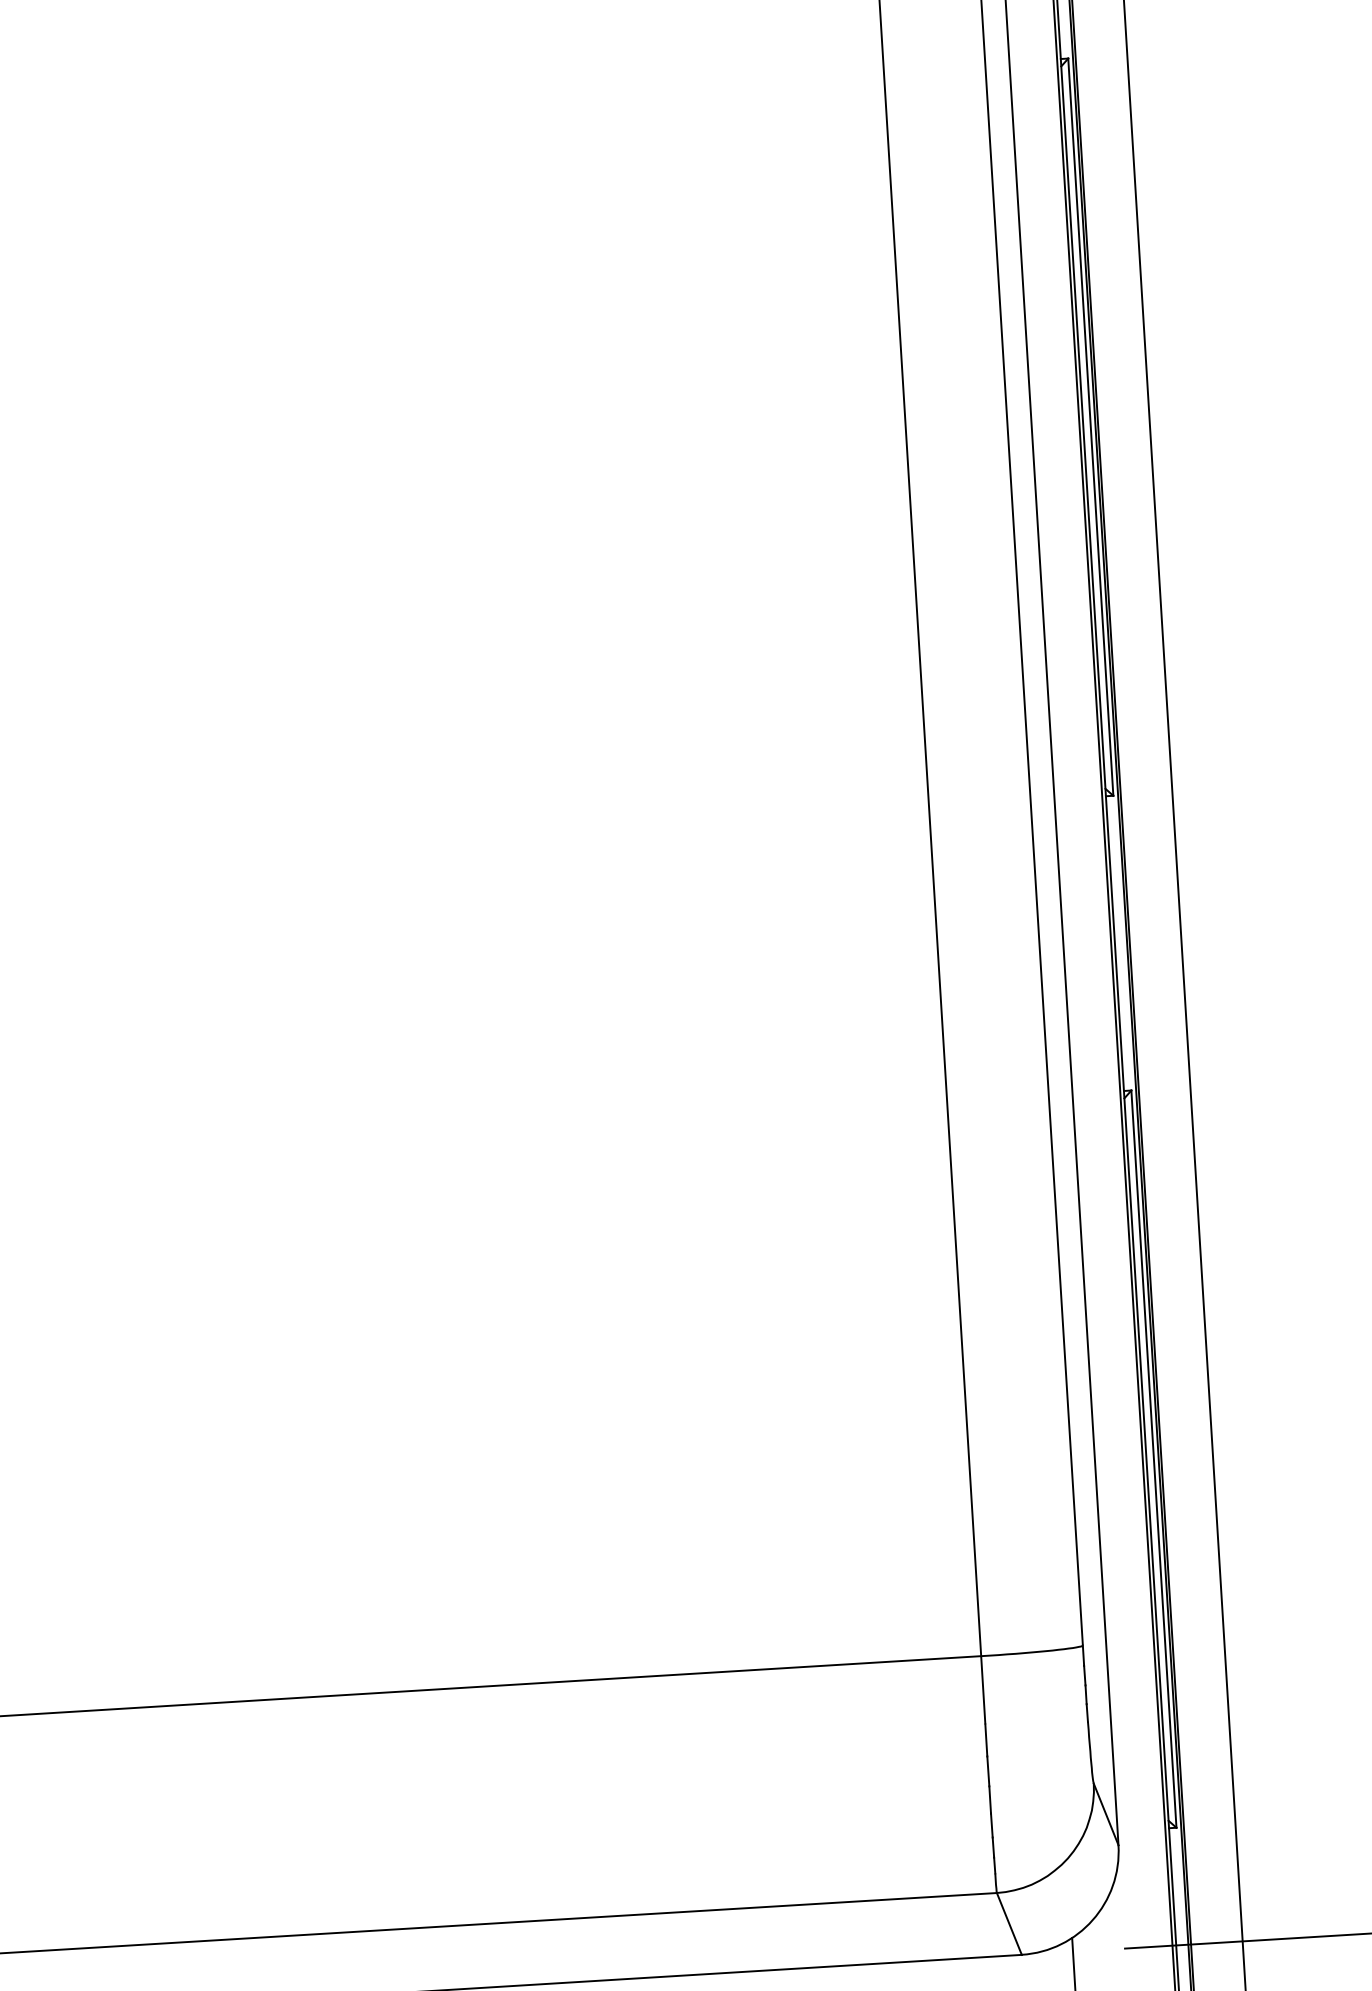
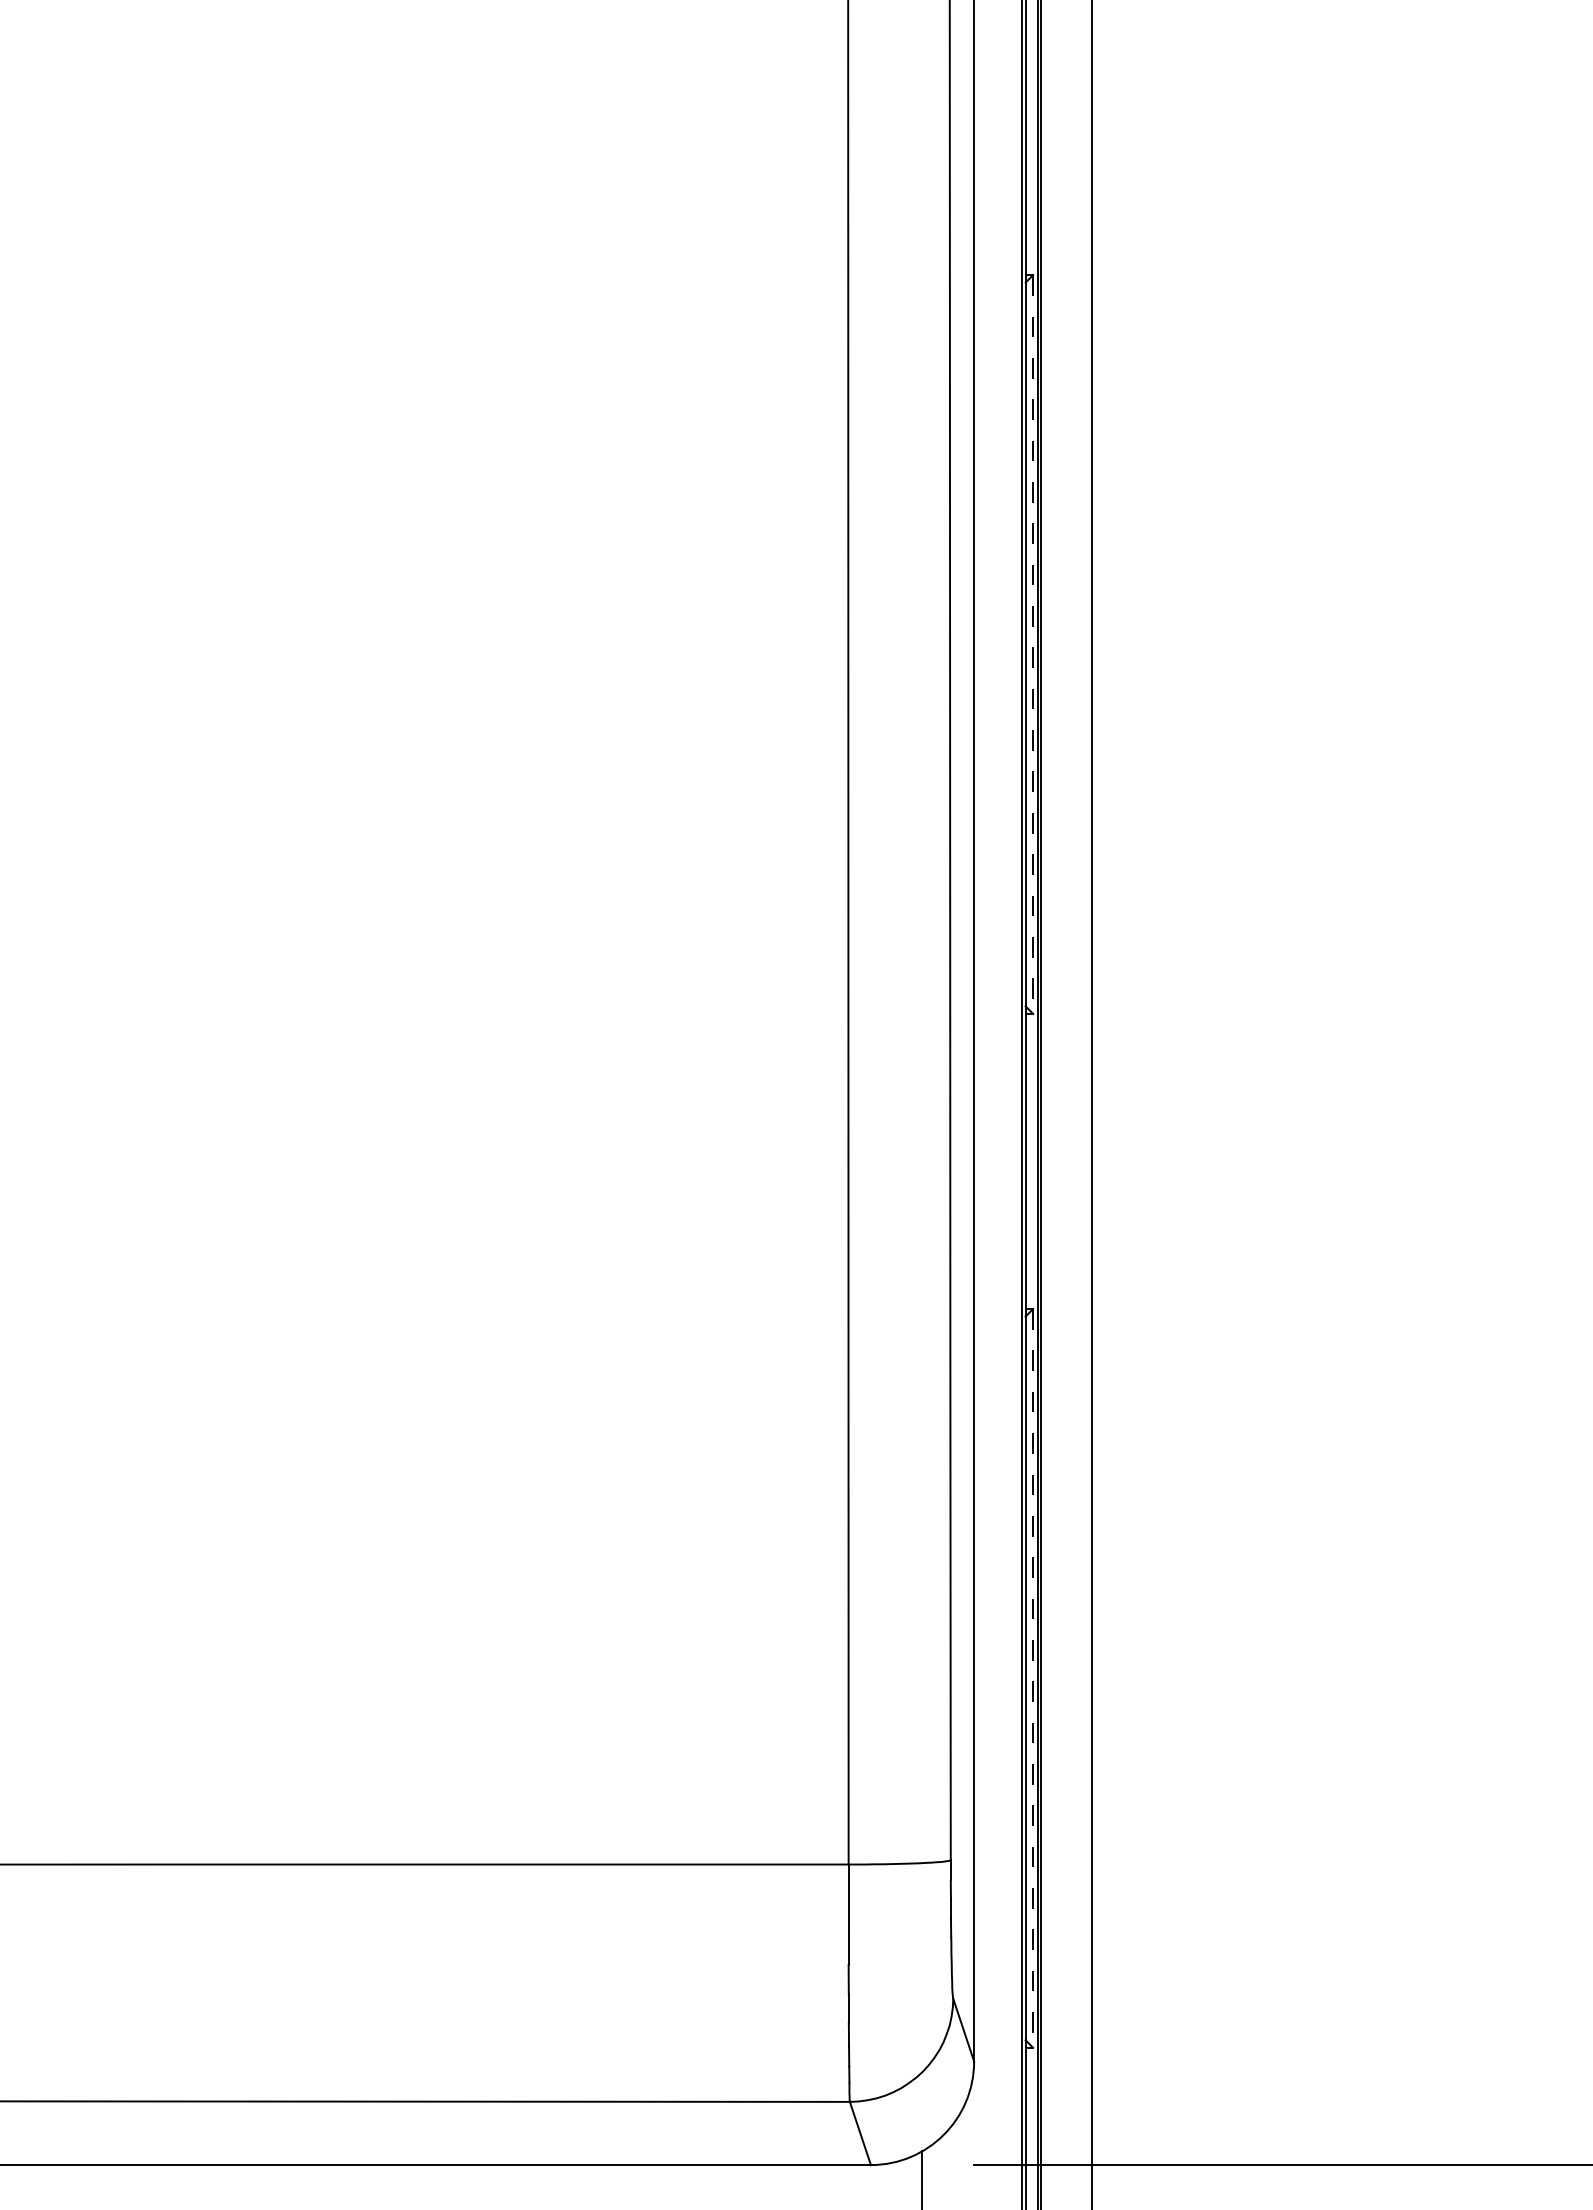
line: (1091, 428) -> (1033, 645), solid -> dashed
line: (1154, 1459) -> (1033, 1678), solid -> dashed

